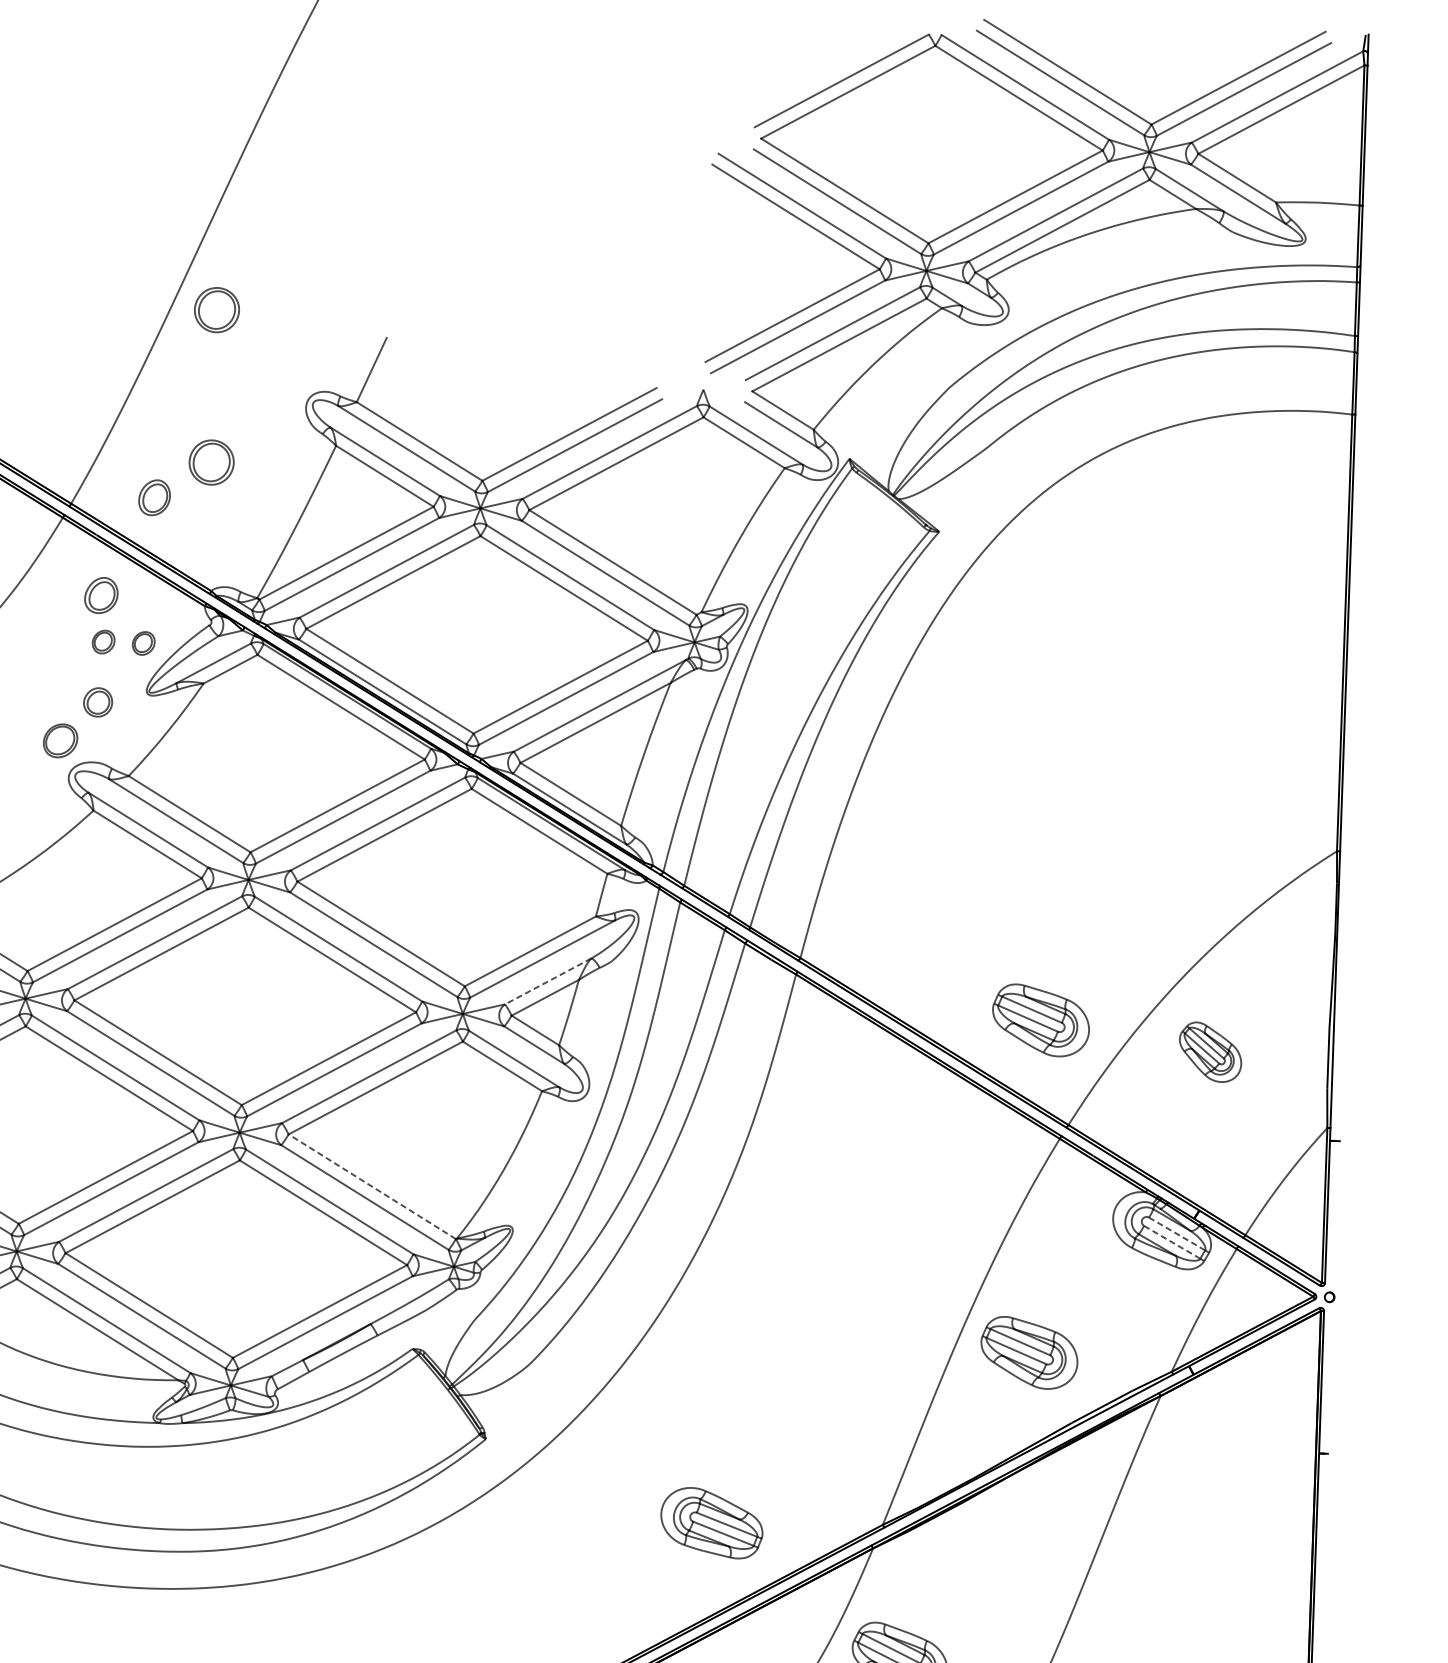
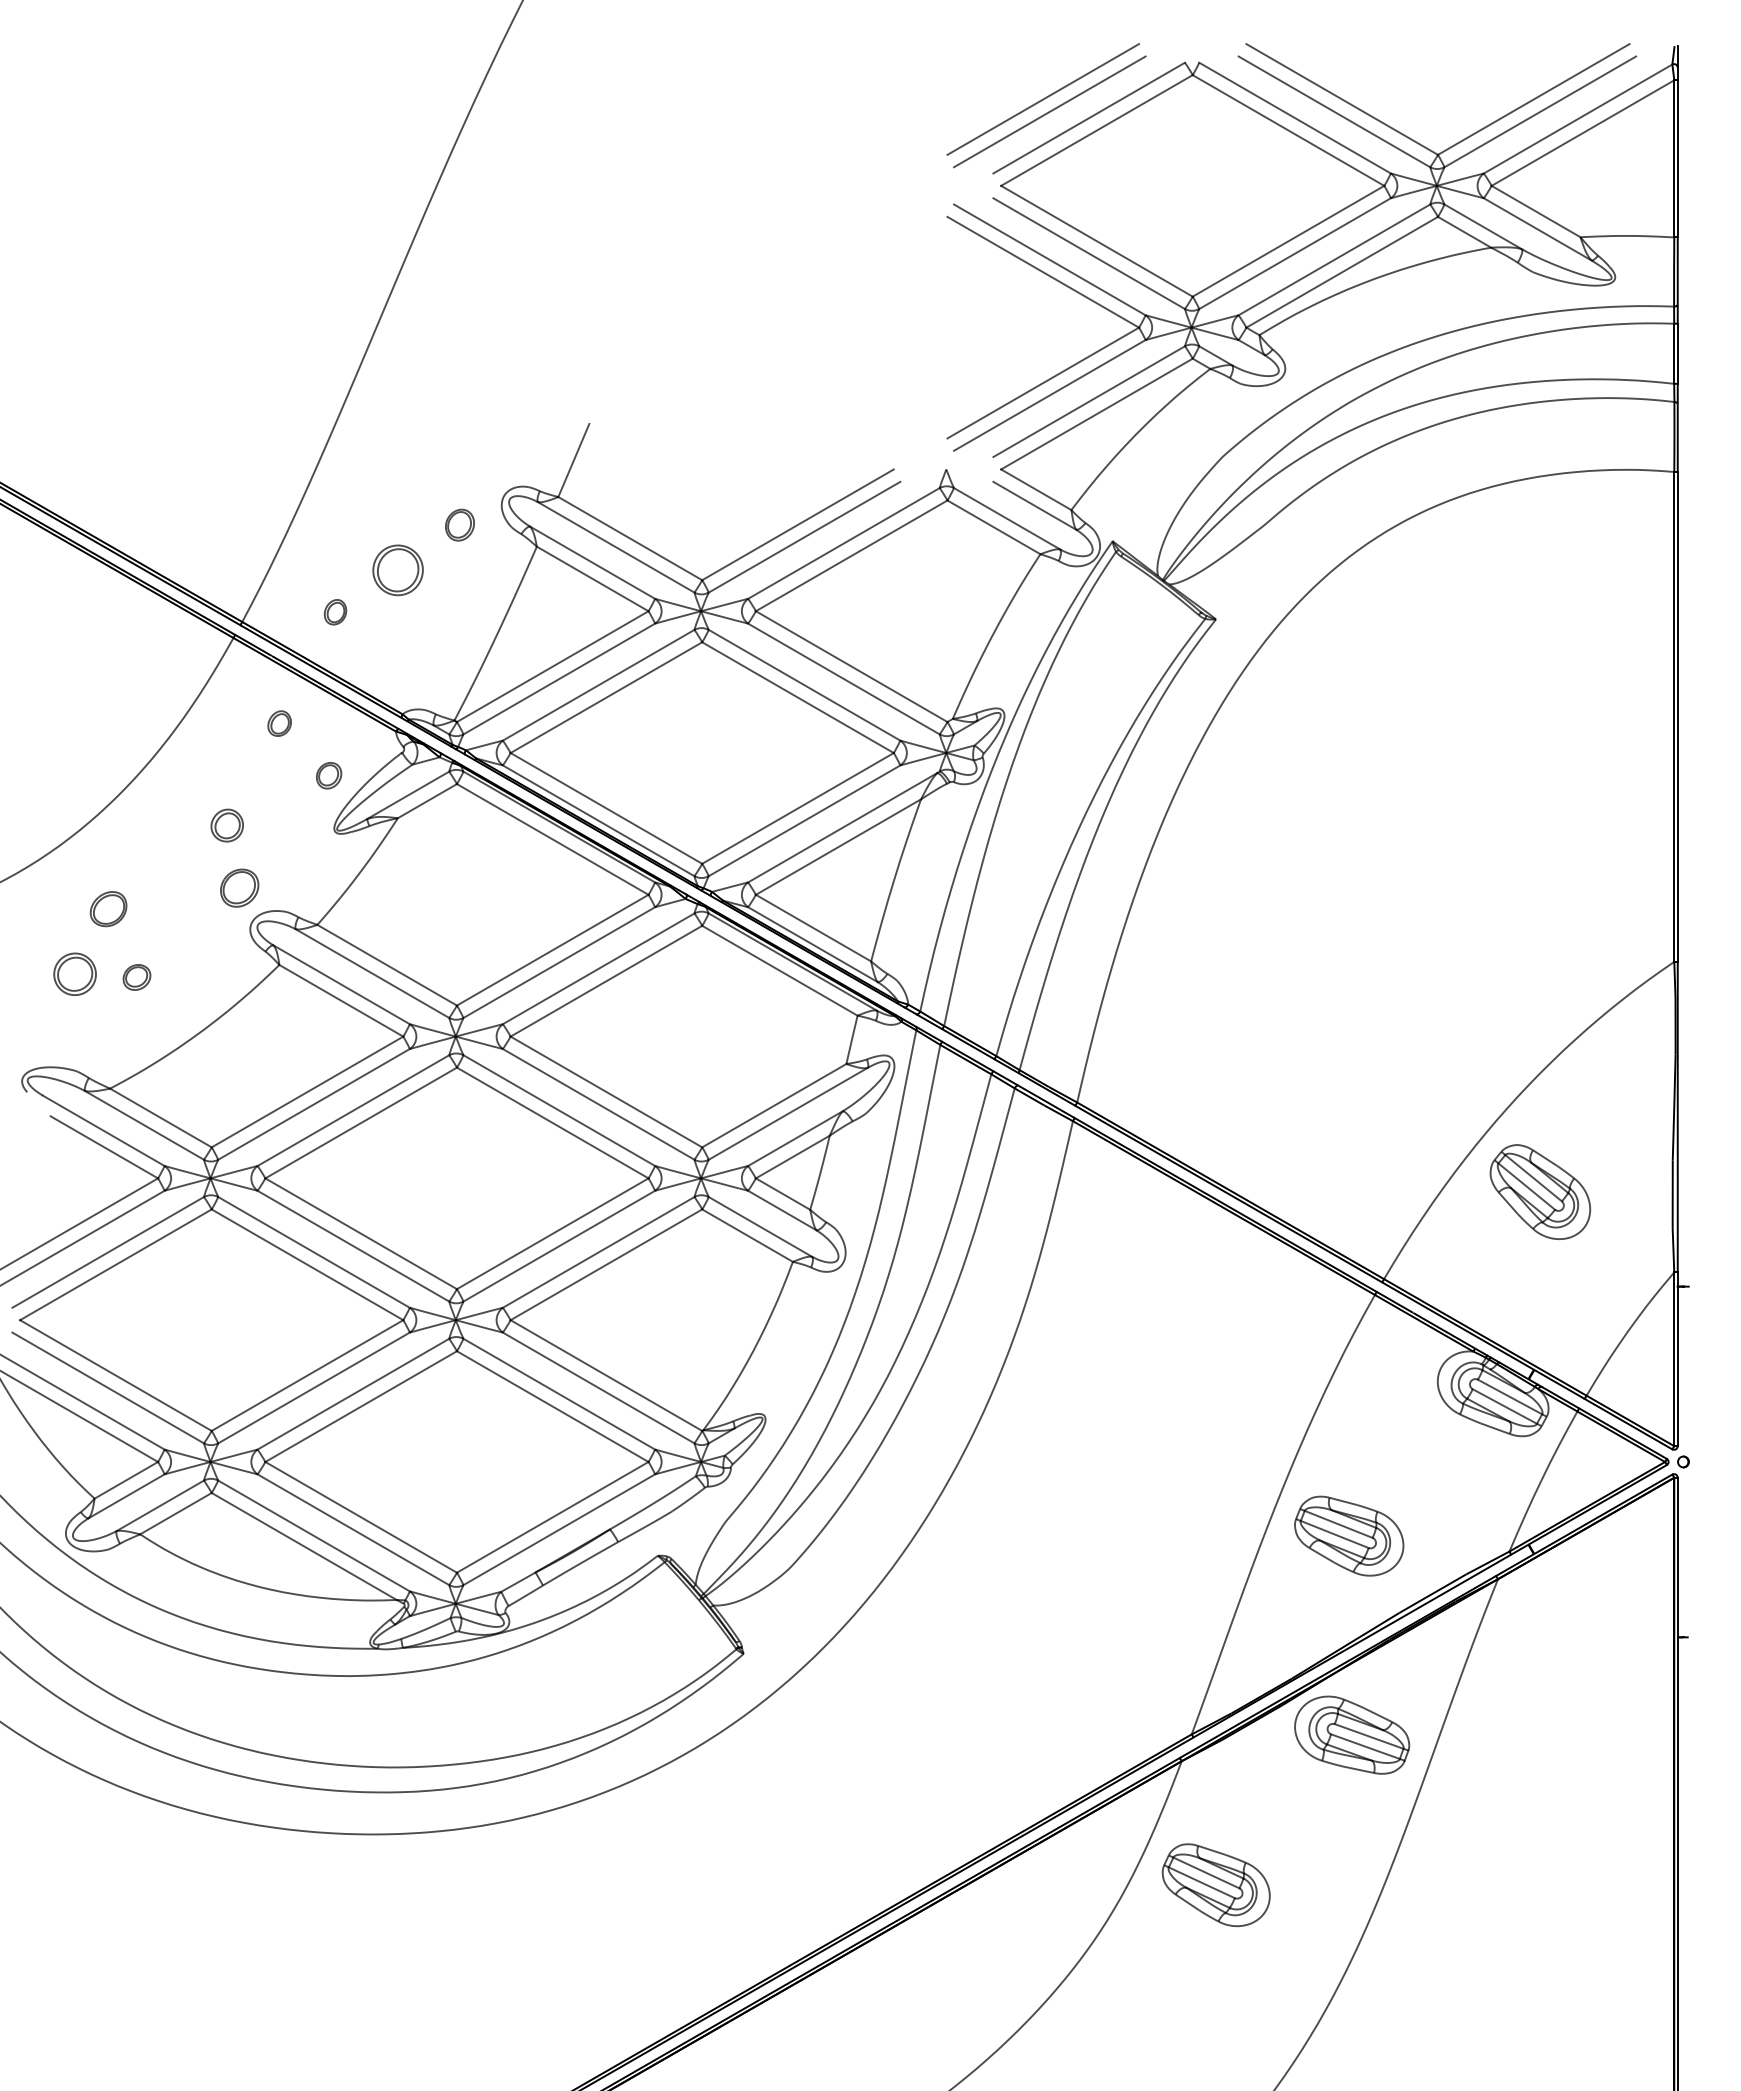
line: (801, 62) -> (1043, 99), added
line: (806, 73) -> (1049, 111), added
part: (216, 310) -> (397, 399), removed
part: (267, 423) -> (459, 524), added
part: (154, 498) -> (335, 612), size x0.62
part: (101, 595) -> (279, 723), size x0.62
part: (104, 641) -> (284, 775), removed
part: (97, 702) -> (226, 825), moved
line: (548, 981) -> (795, 1138), dashed -> solid
part: (1041, 1019) -> (1349, 1162), removed
part: (1210, 1051) -> (1540, 1191), size x1.43
line: (372, 1186) -> (606, 1375), dashed -> solid
line: (1176, 1233) -> (1509, 1396), dashed -> solid
line: (1172, 1242) -> (1505, 1406), dashed -> solid
part: (712, 1522) -> (1352, 1734), moved

